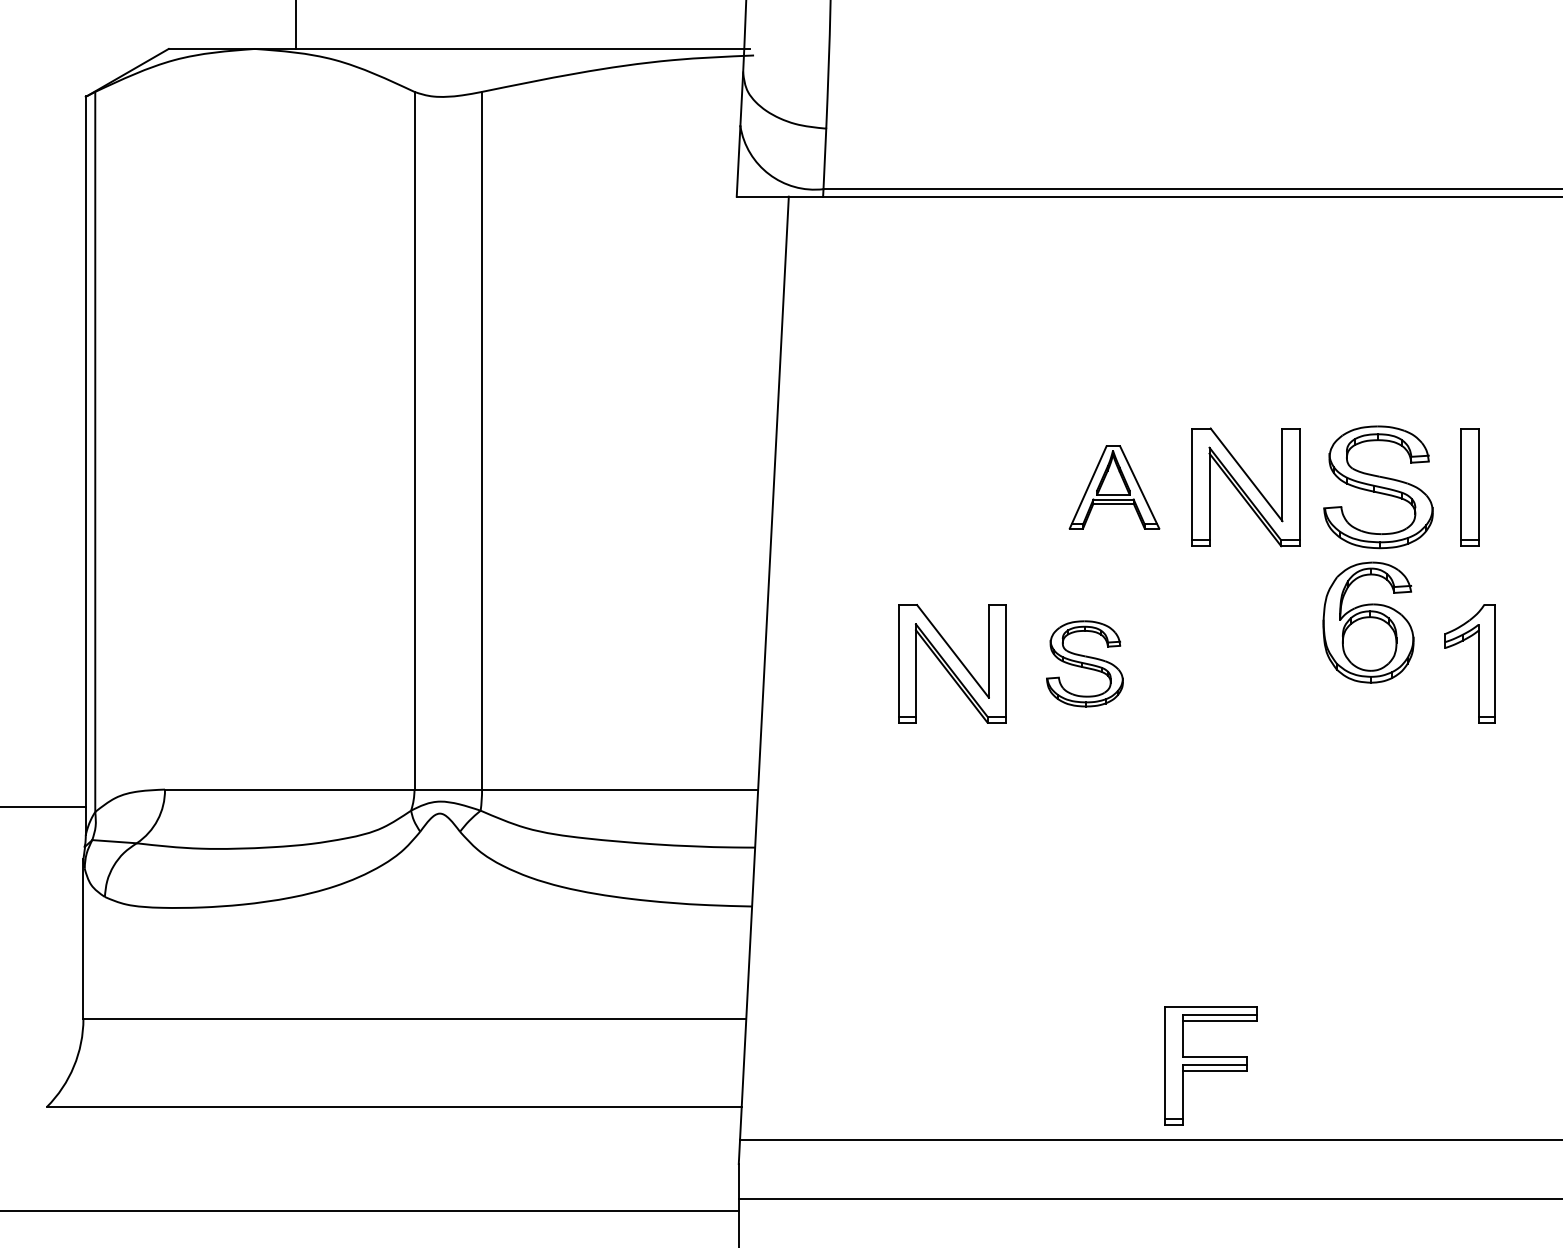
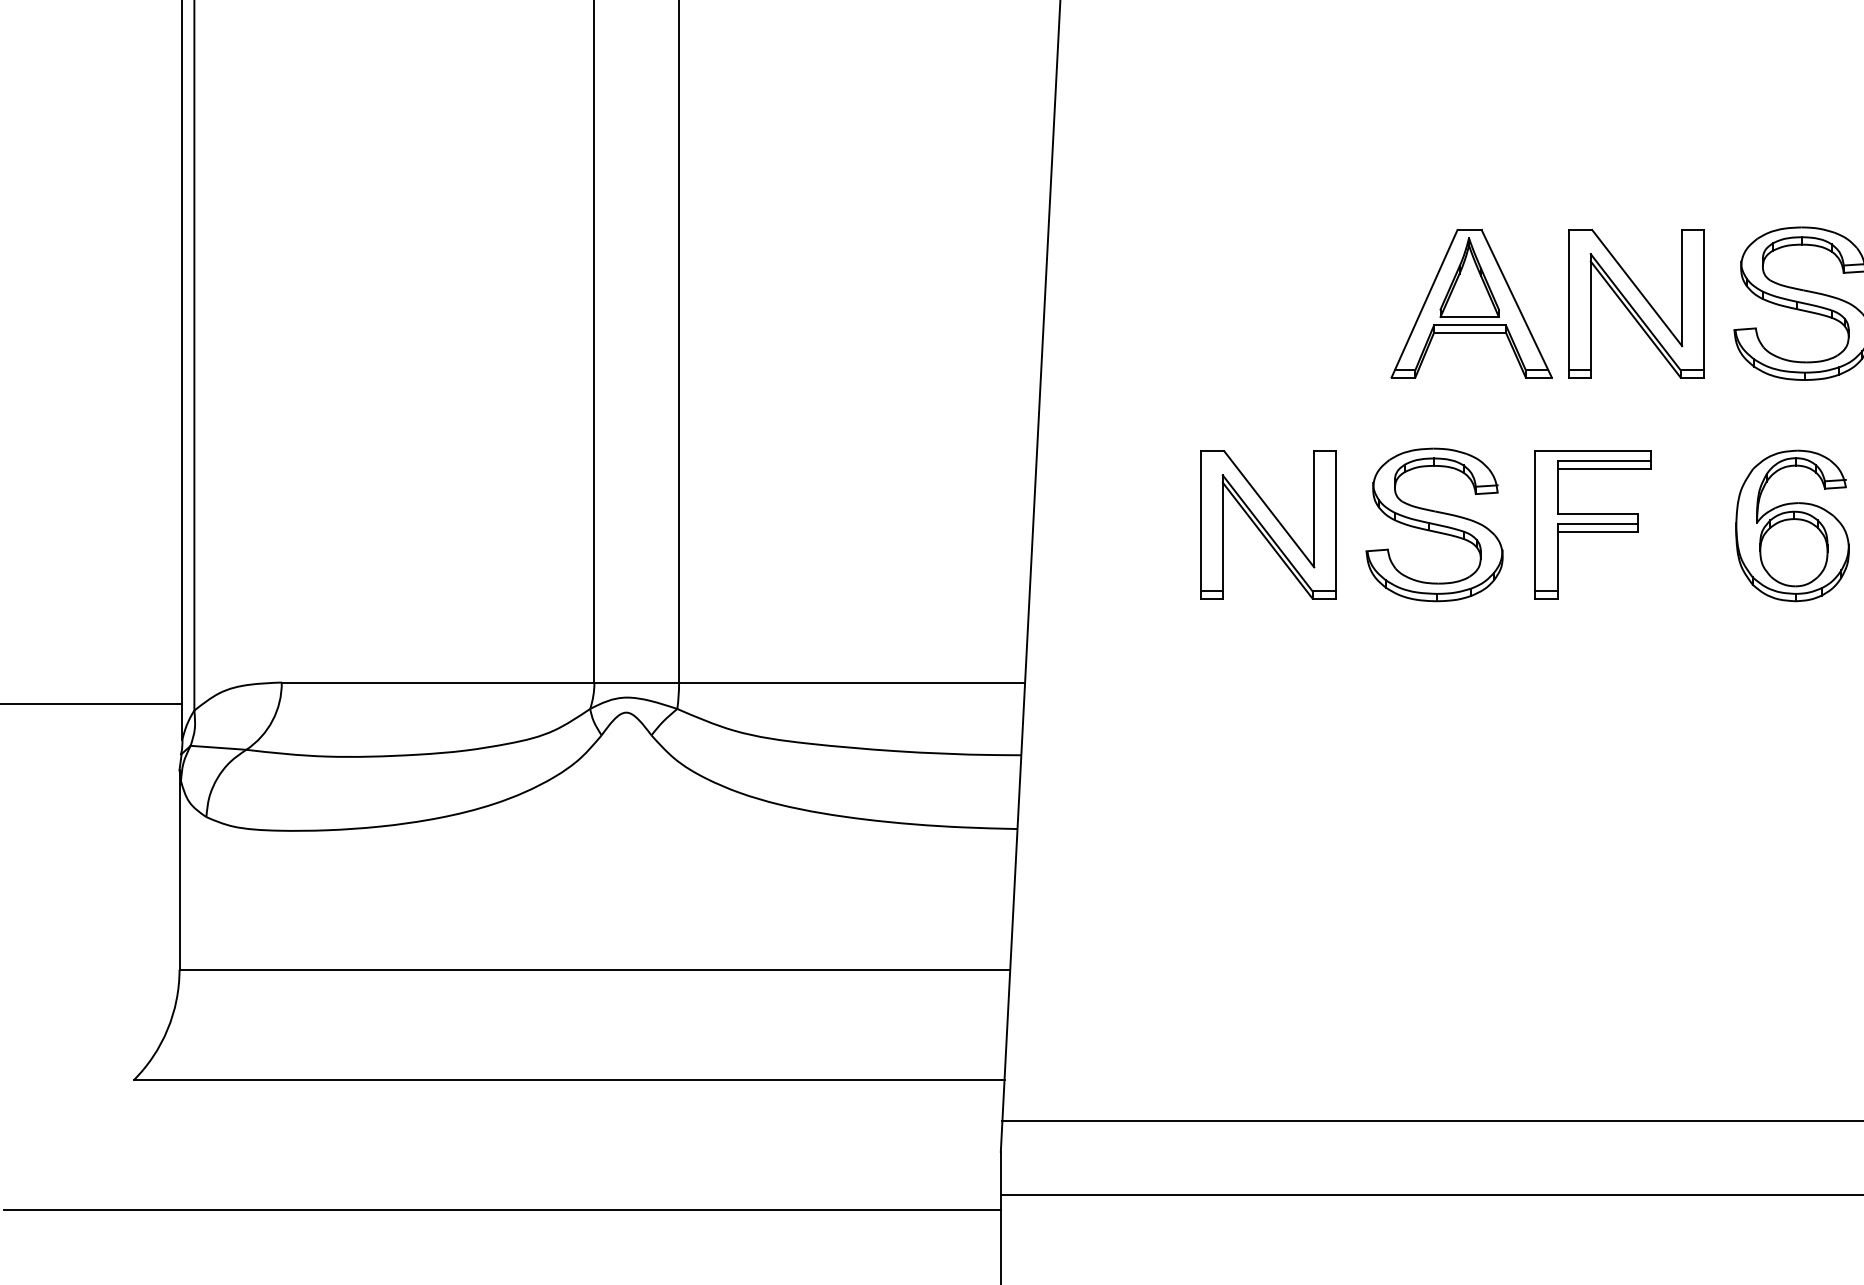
part: (1114, 487) -> (1471, 303), size x1.43
part: (1368, 622) -> (1792, 525), moved
part: (1084, 663) -> (1434, 524), size x1.43
part: (1210, 1065) -> (1591, 524), moved

